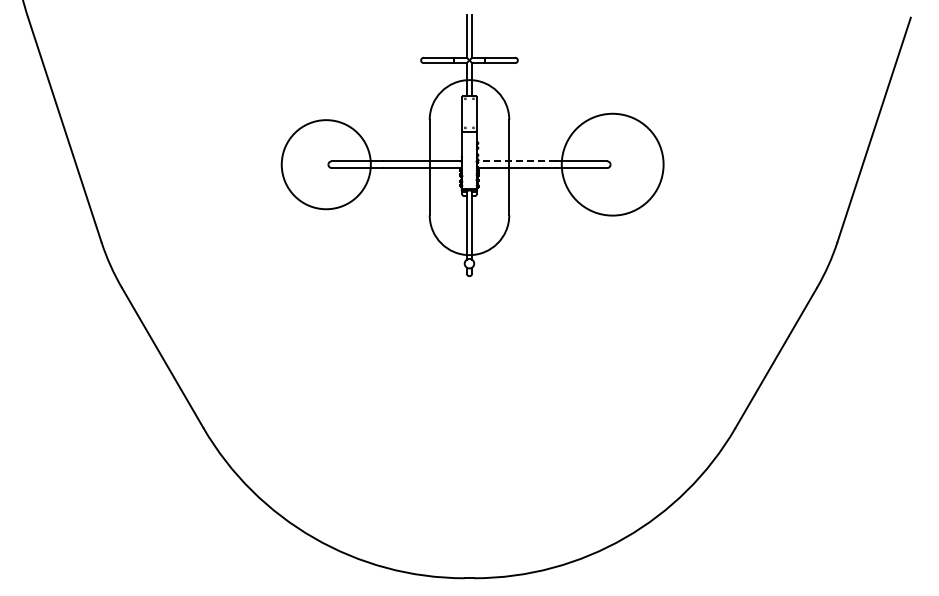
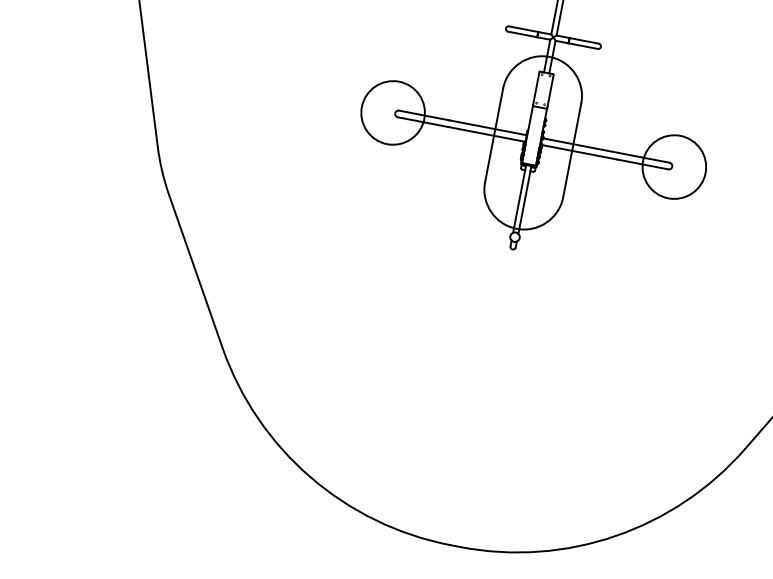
line: (517, 161) -> (581, 145), dashed -> solid
circle: (326, 164) -> (393, 112), size x0.71
circle: (612, 164) -> (674, 166), size x0.62

